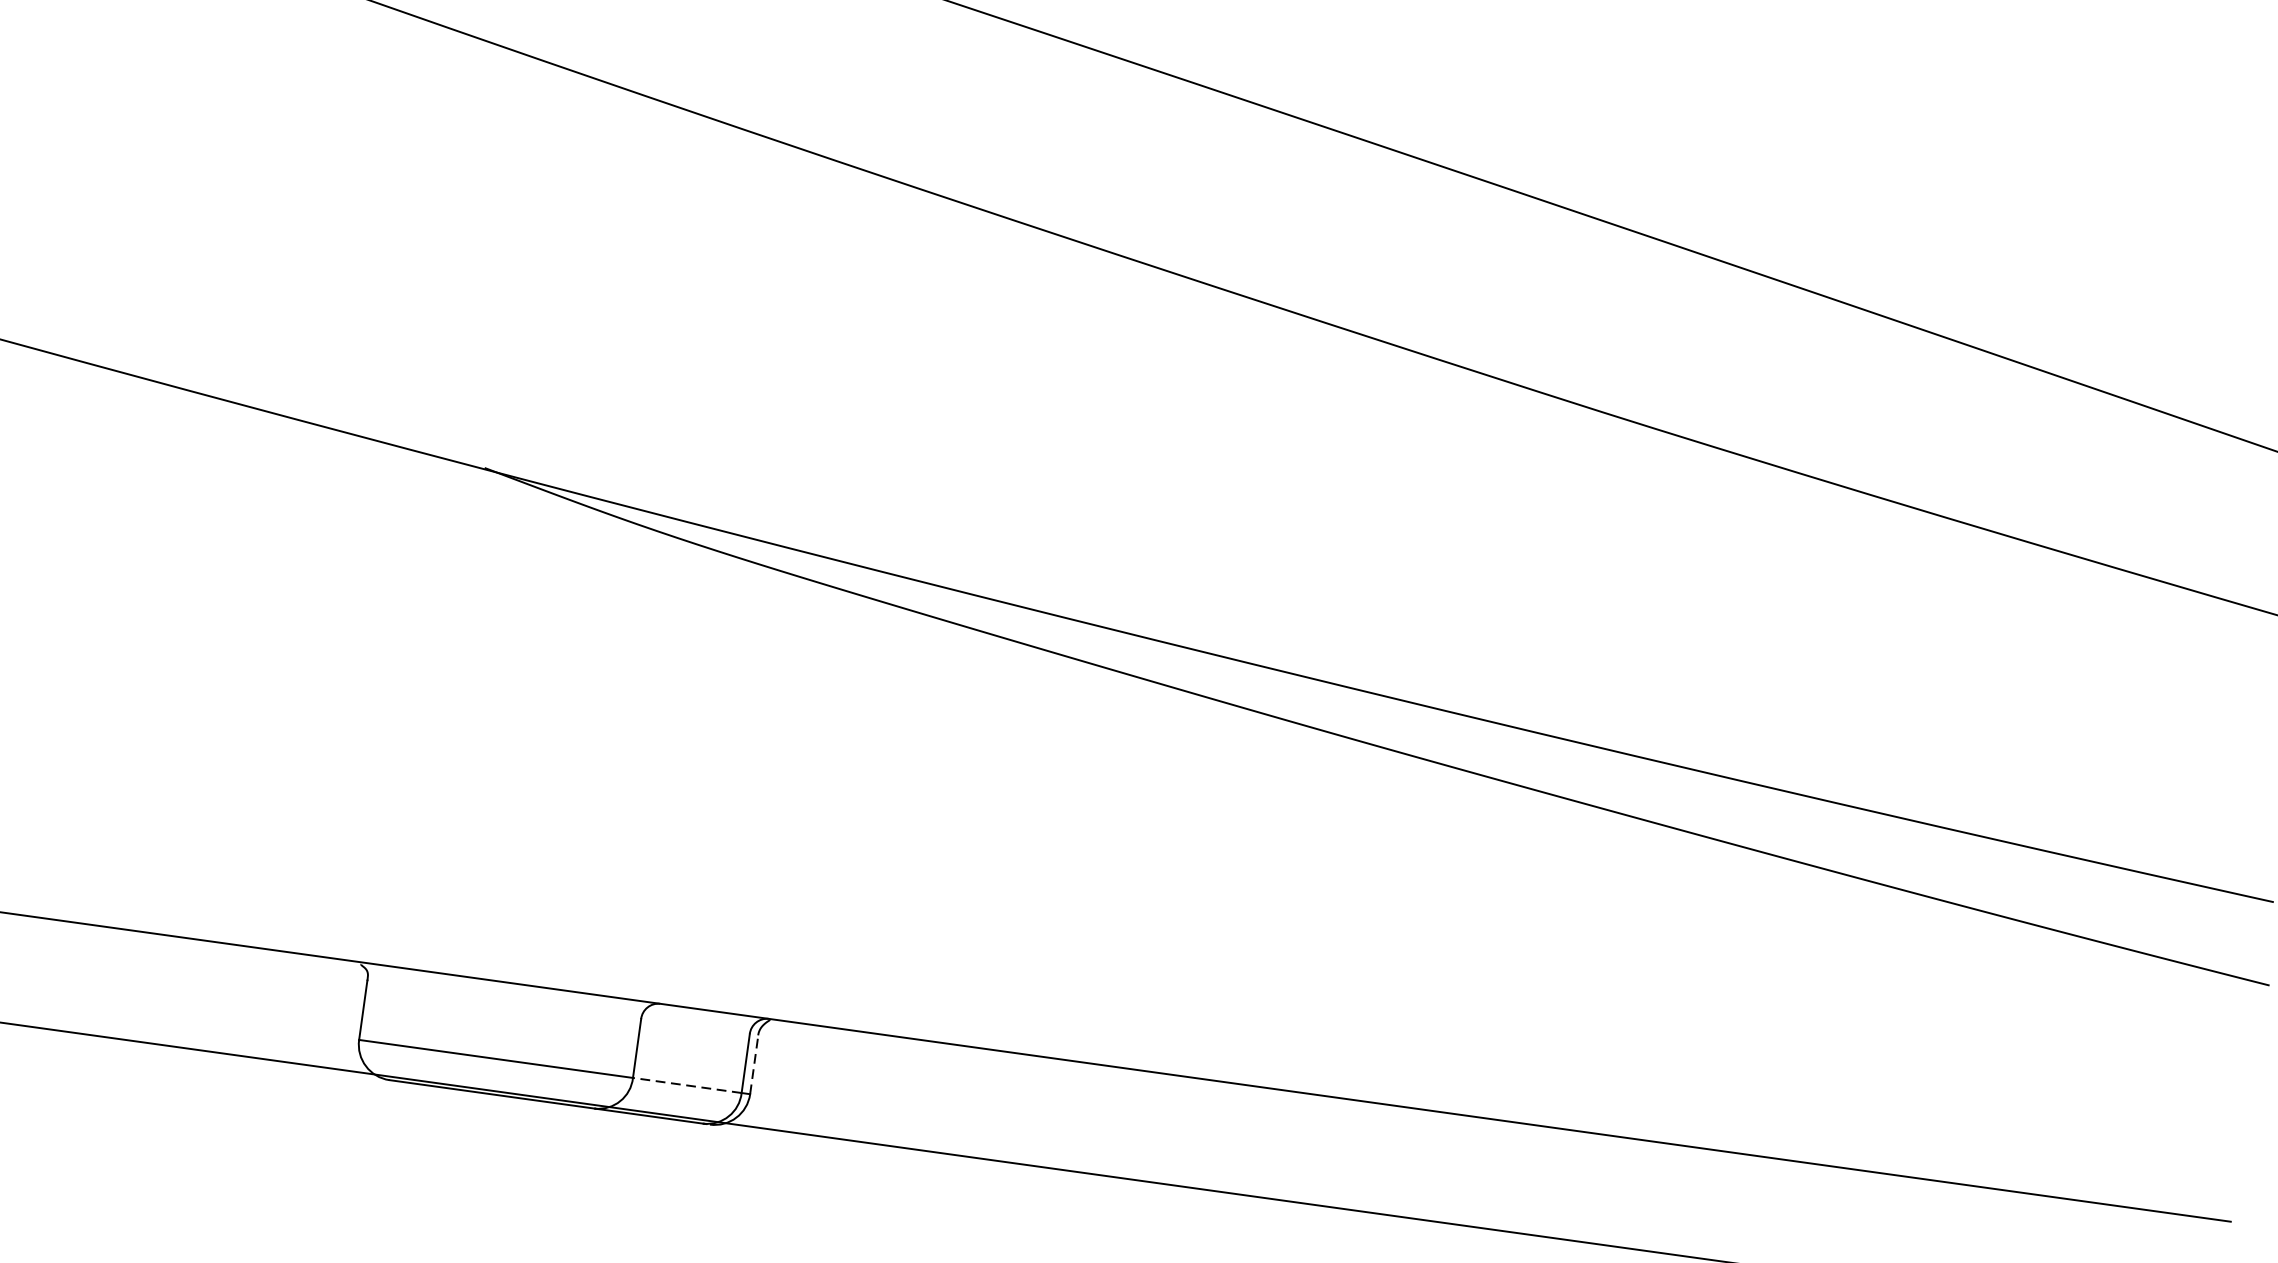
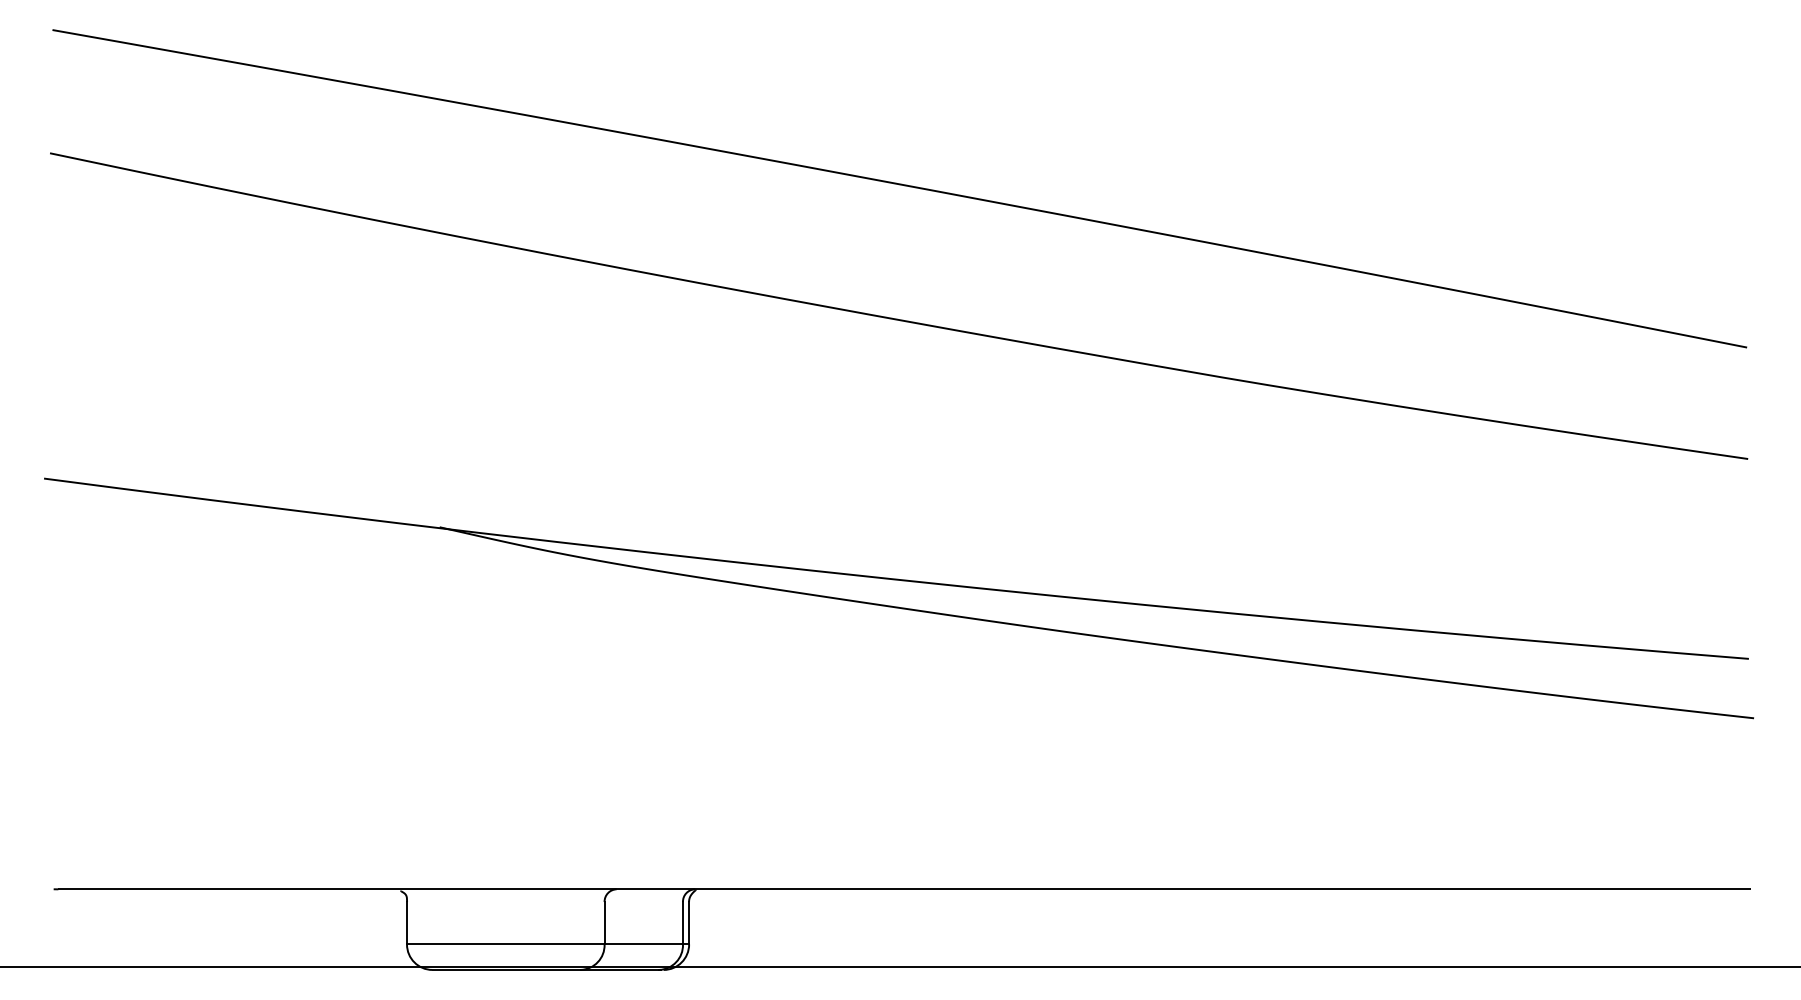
line: (754, 1063) -> (689, 922), dashed -> solid
line: (686, 1085) -> (643, 944), dashed -> solid

